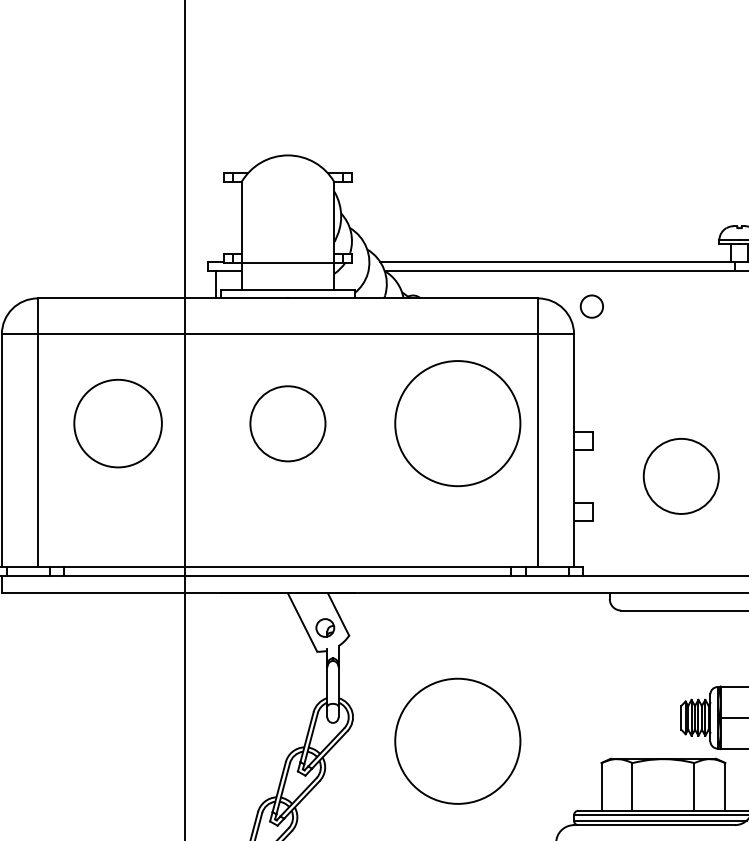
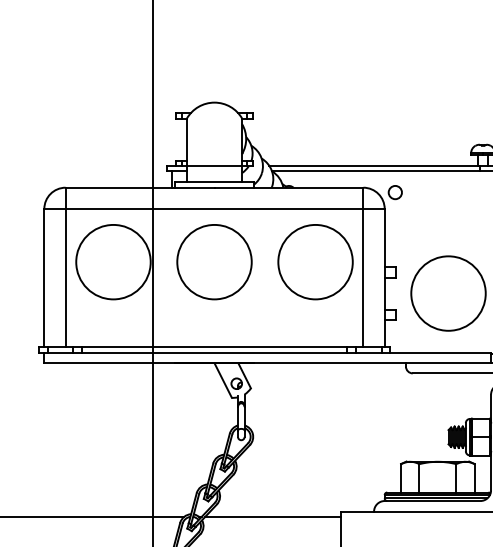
circle: (118, 422) -> (113, 261), size x1.43
circle: (287, 424) -> (214, 262), size x1.67
circle: (681, 476) -> (448, 293), size x1.67
circle: (457, 741) -> (315, 451), removed

